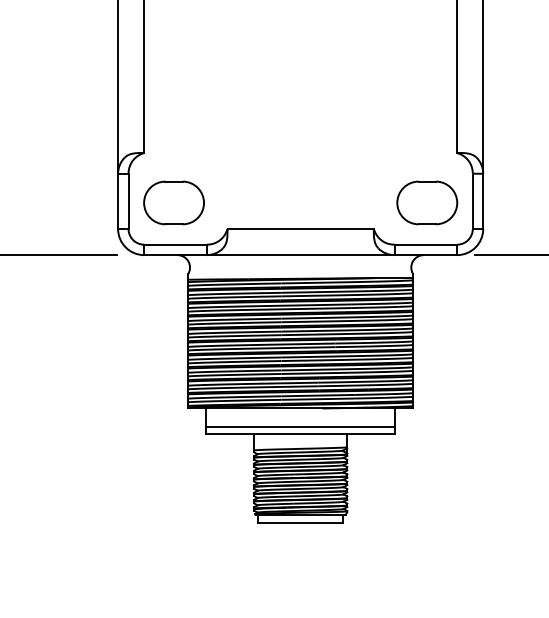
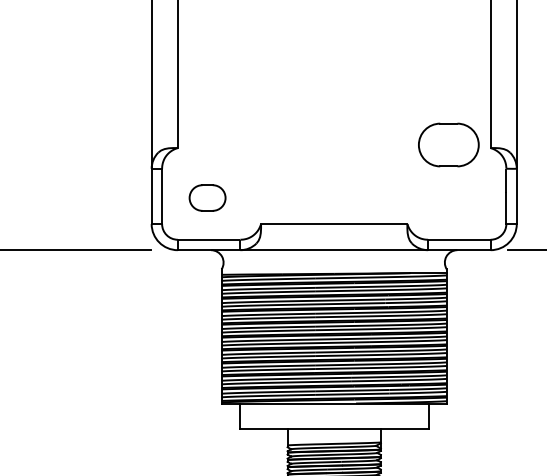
part: (173, 202) -> (207, 197), size x0.6
part: (427, 202) -> (449, 144), moved
line: (300, 427) -> (334, 422), removed

